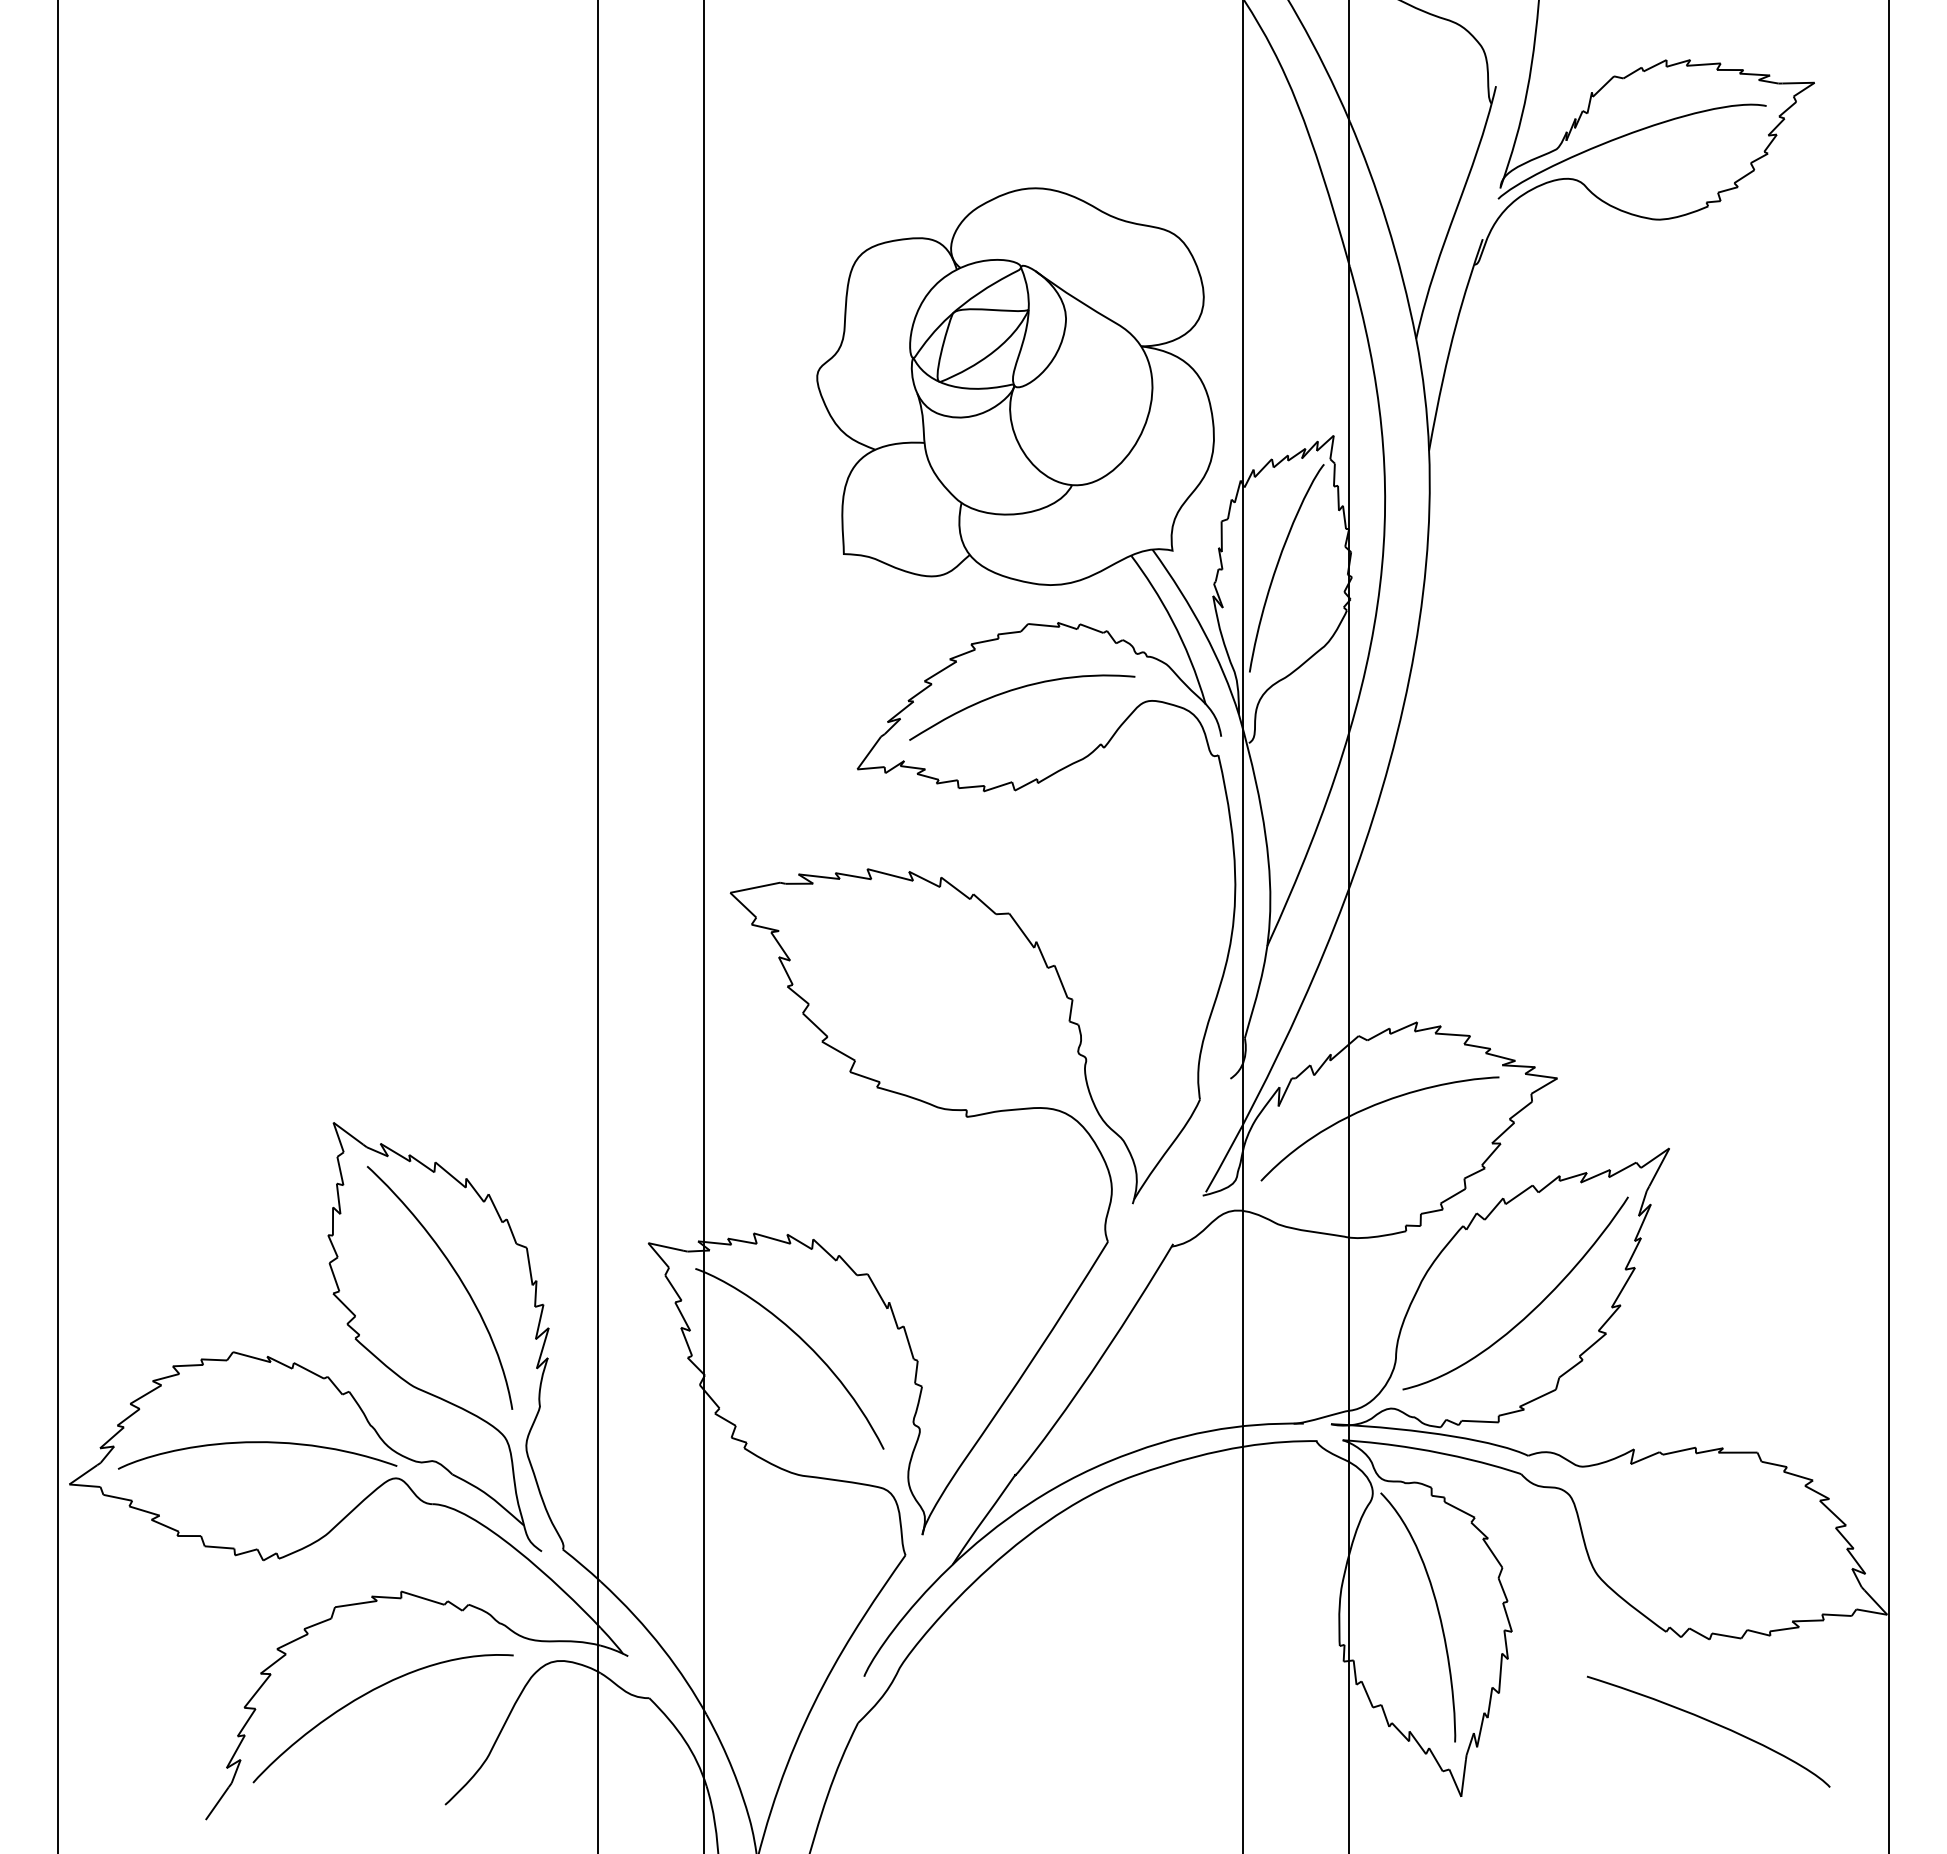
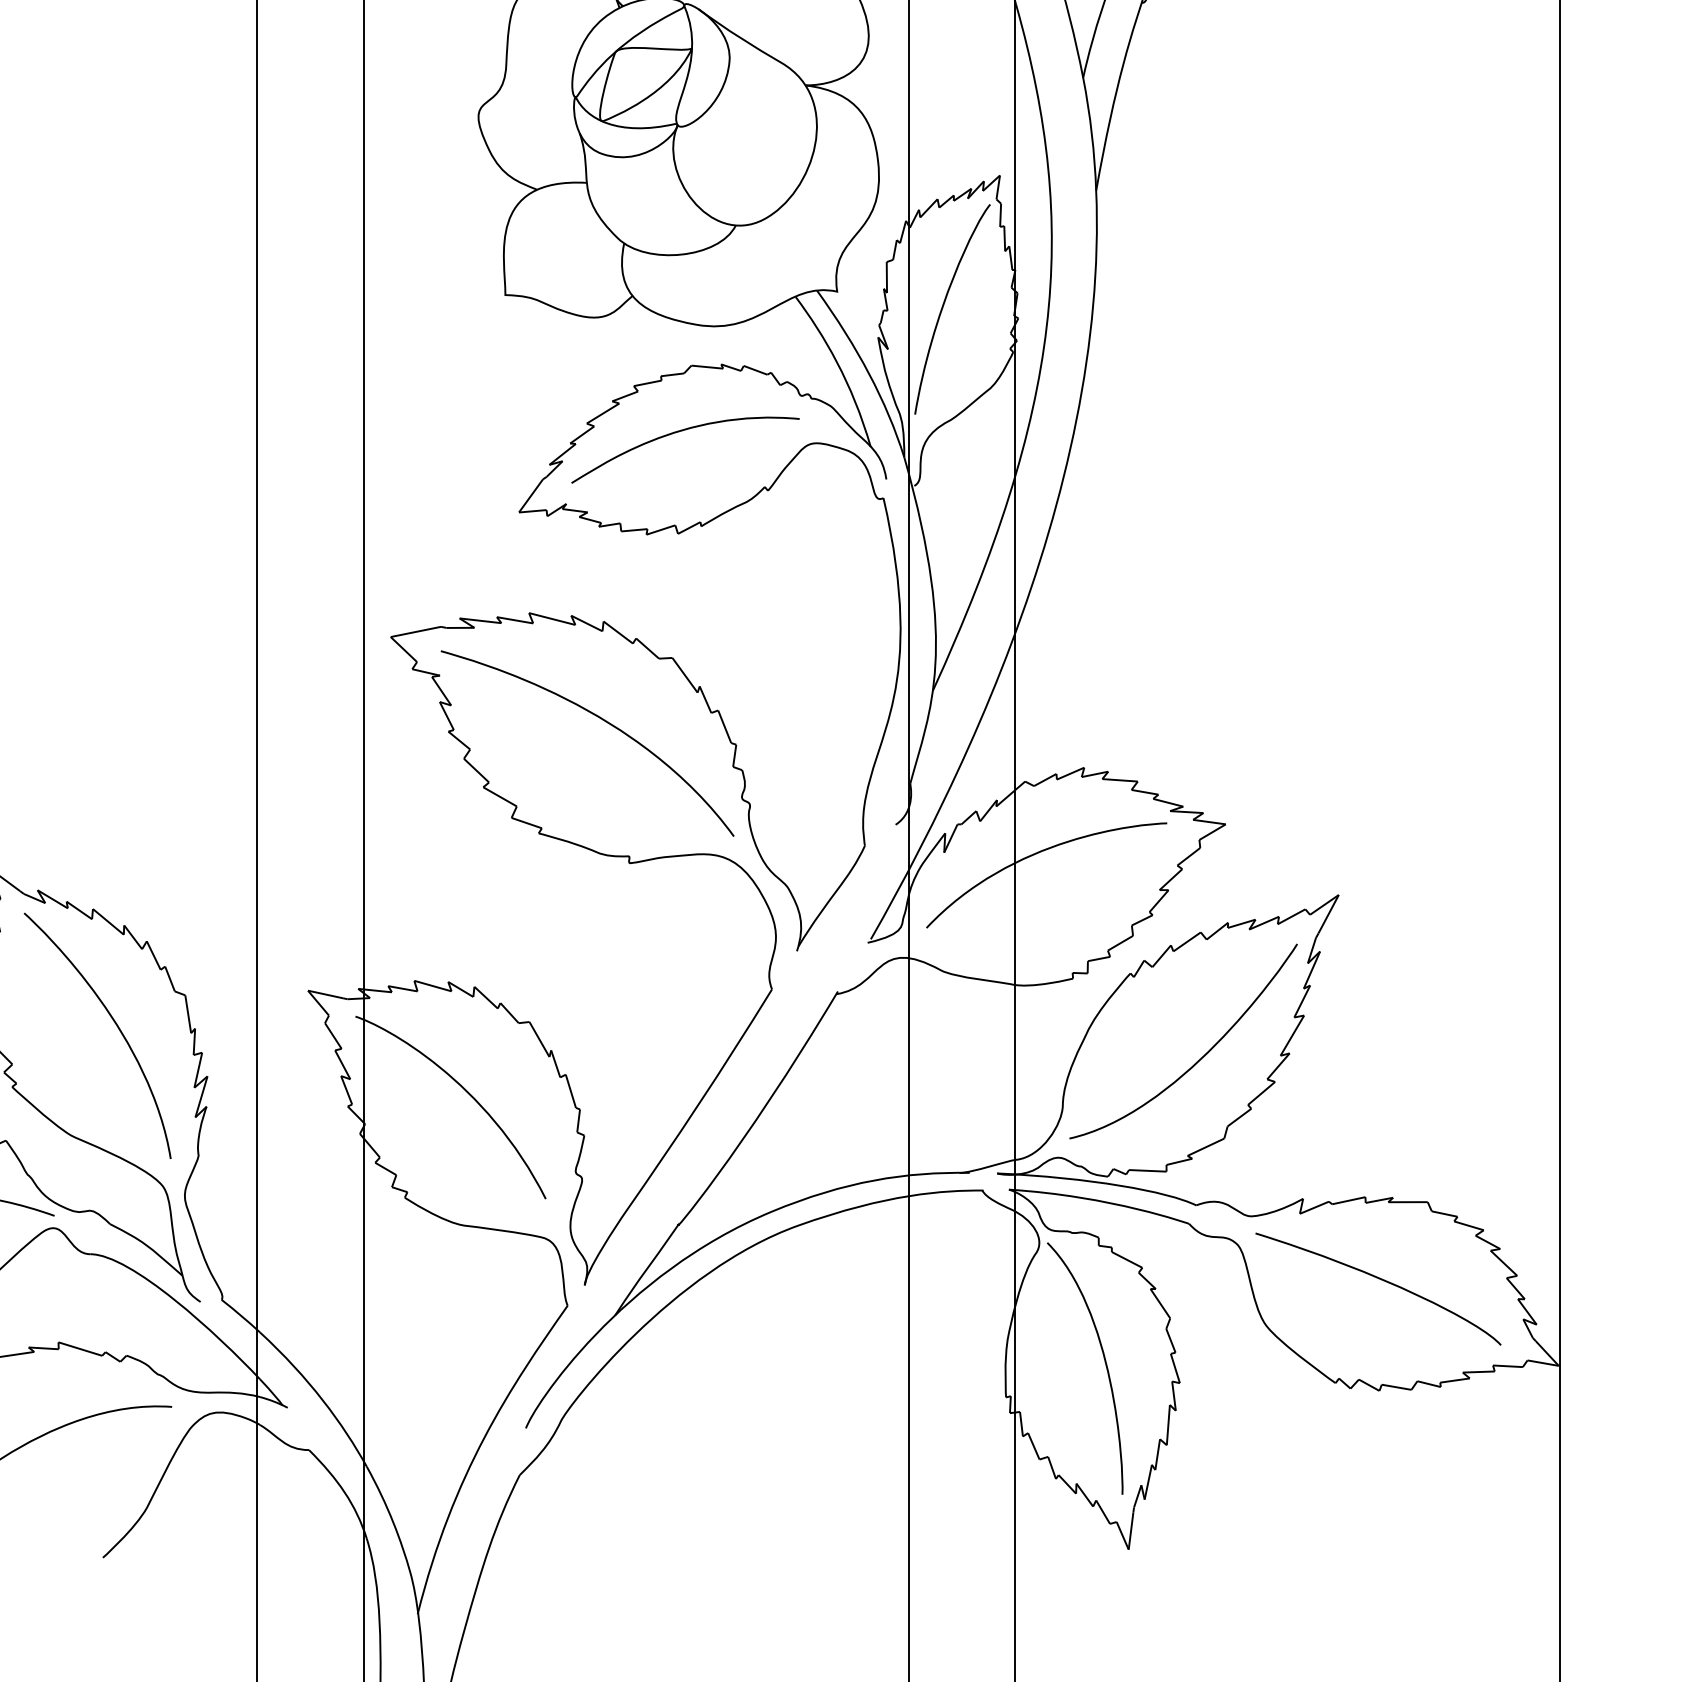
curve: (936, 973) -> (598, 718), added
curve: (1712, 1723) -> (1382, 1280), moved

